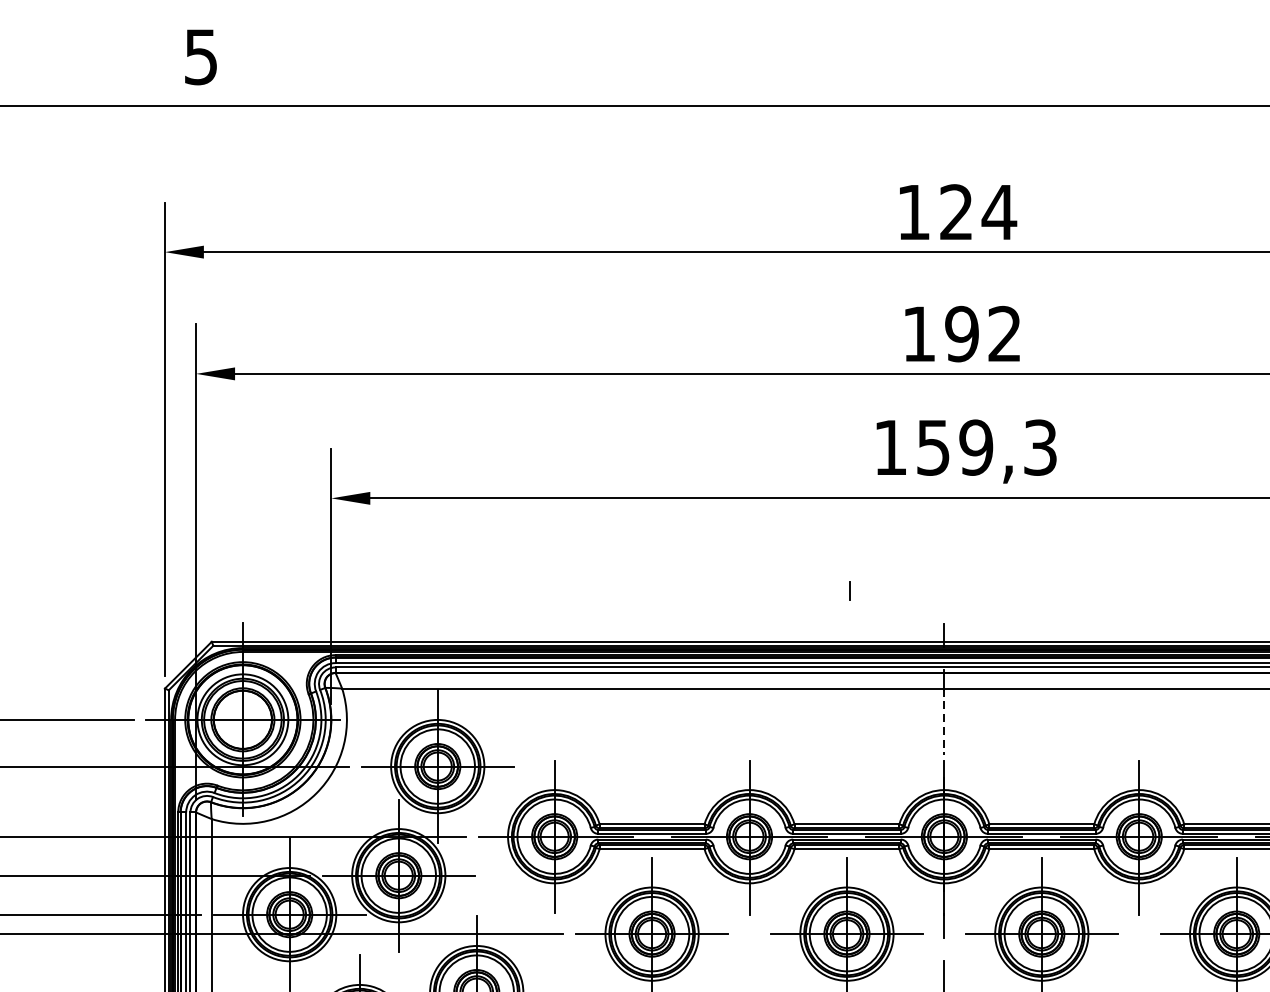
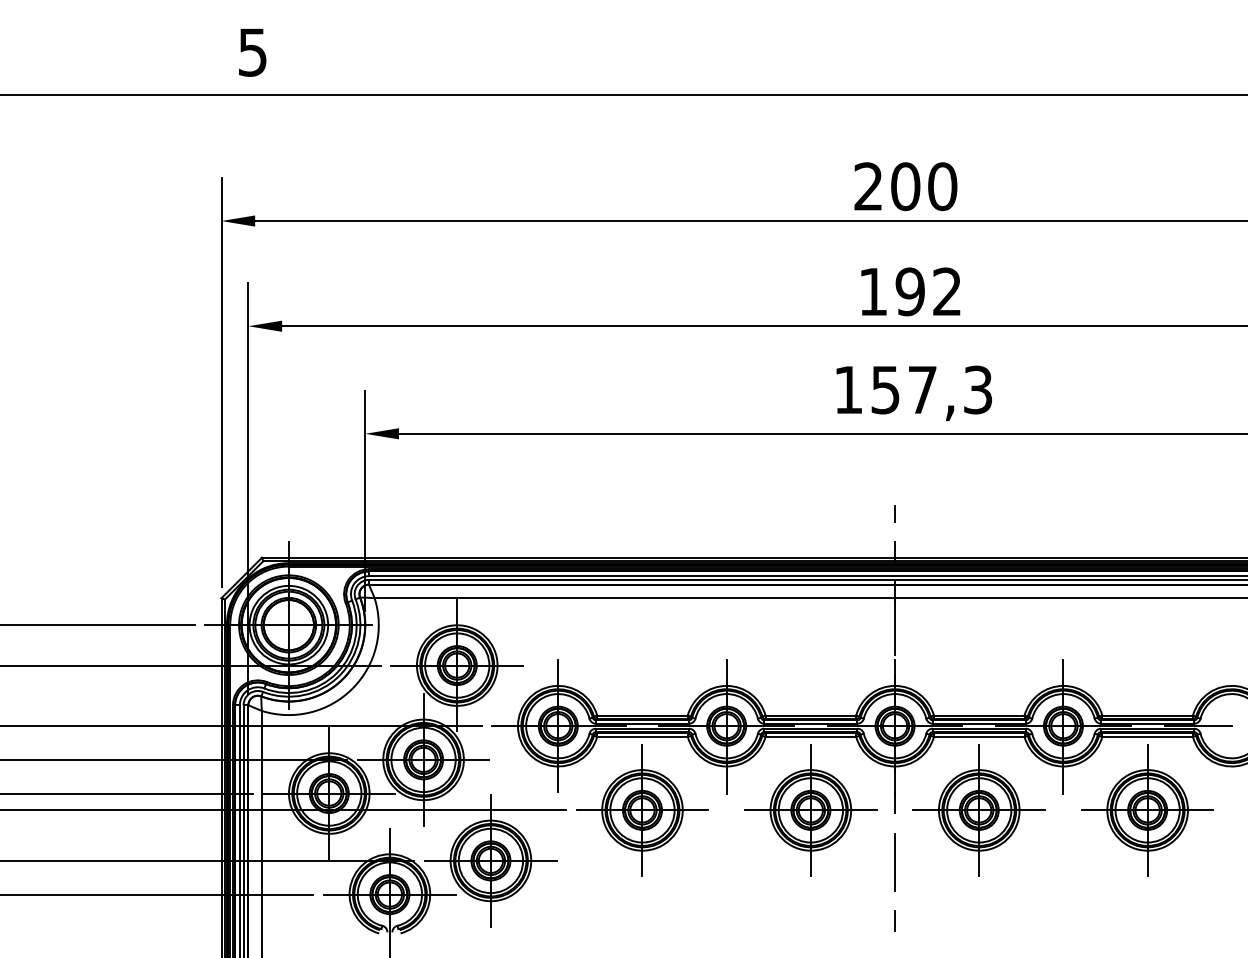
text: (956, 212) -> (905, 186), 124 -> 200
text: (976, 447) -> (922, 389), 159,3 -> 157,3
line: (848, 590) -> (894, 513), moved
line: (944, 721) -> (895, 626), dashed -> solid

